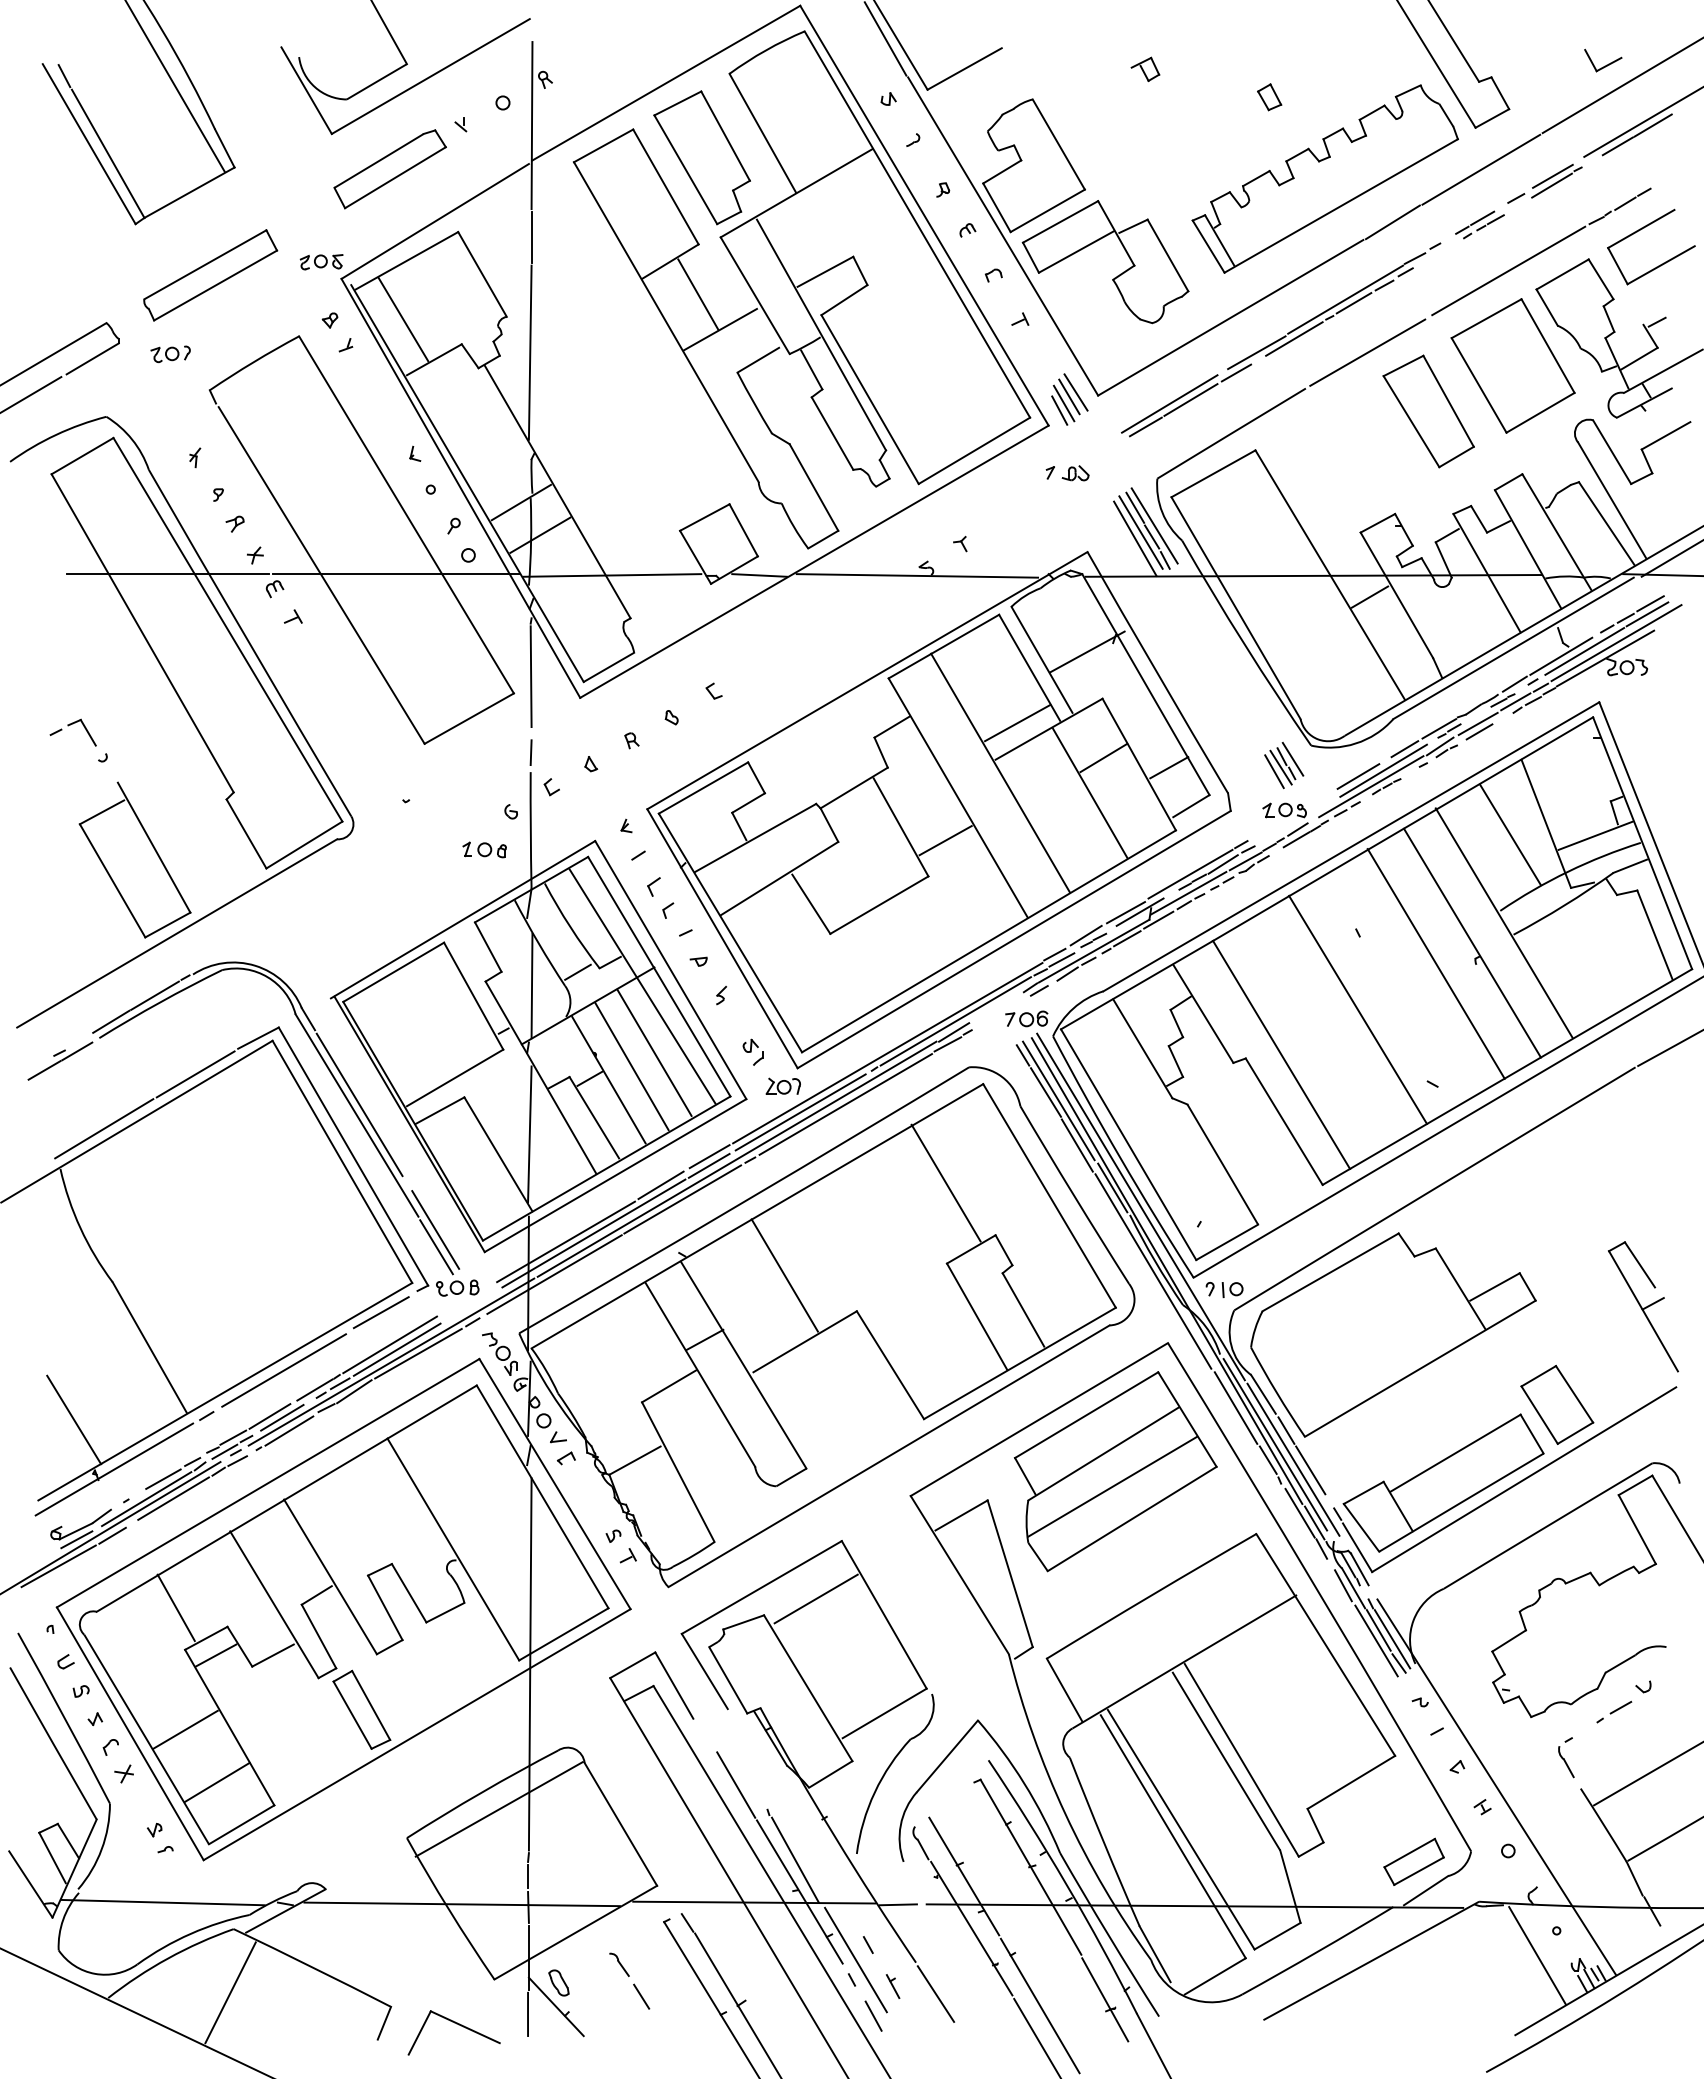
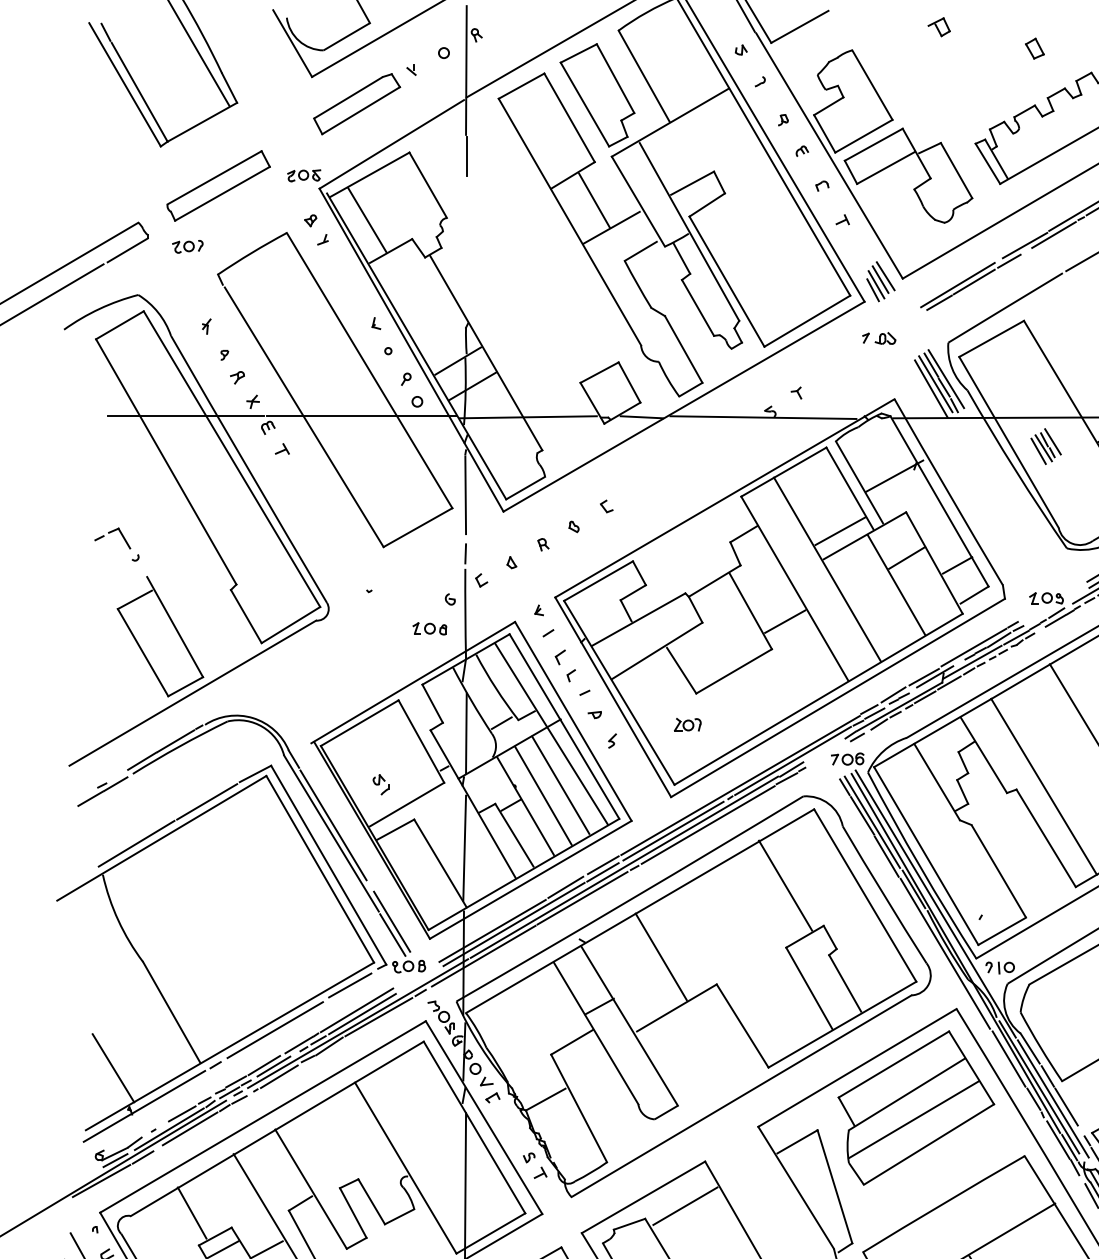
line: (529, 352) -> (464, 245), removed
part: (1284, 765) -> (1046, 446), moved
part: (752, 1051) -> (380, 784), moved
part: (782, 1085) -> (687, 724), moved

